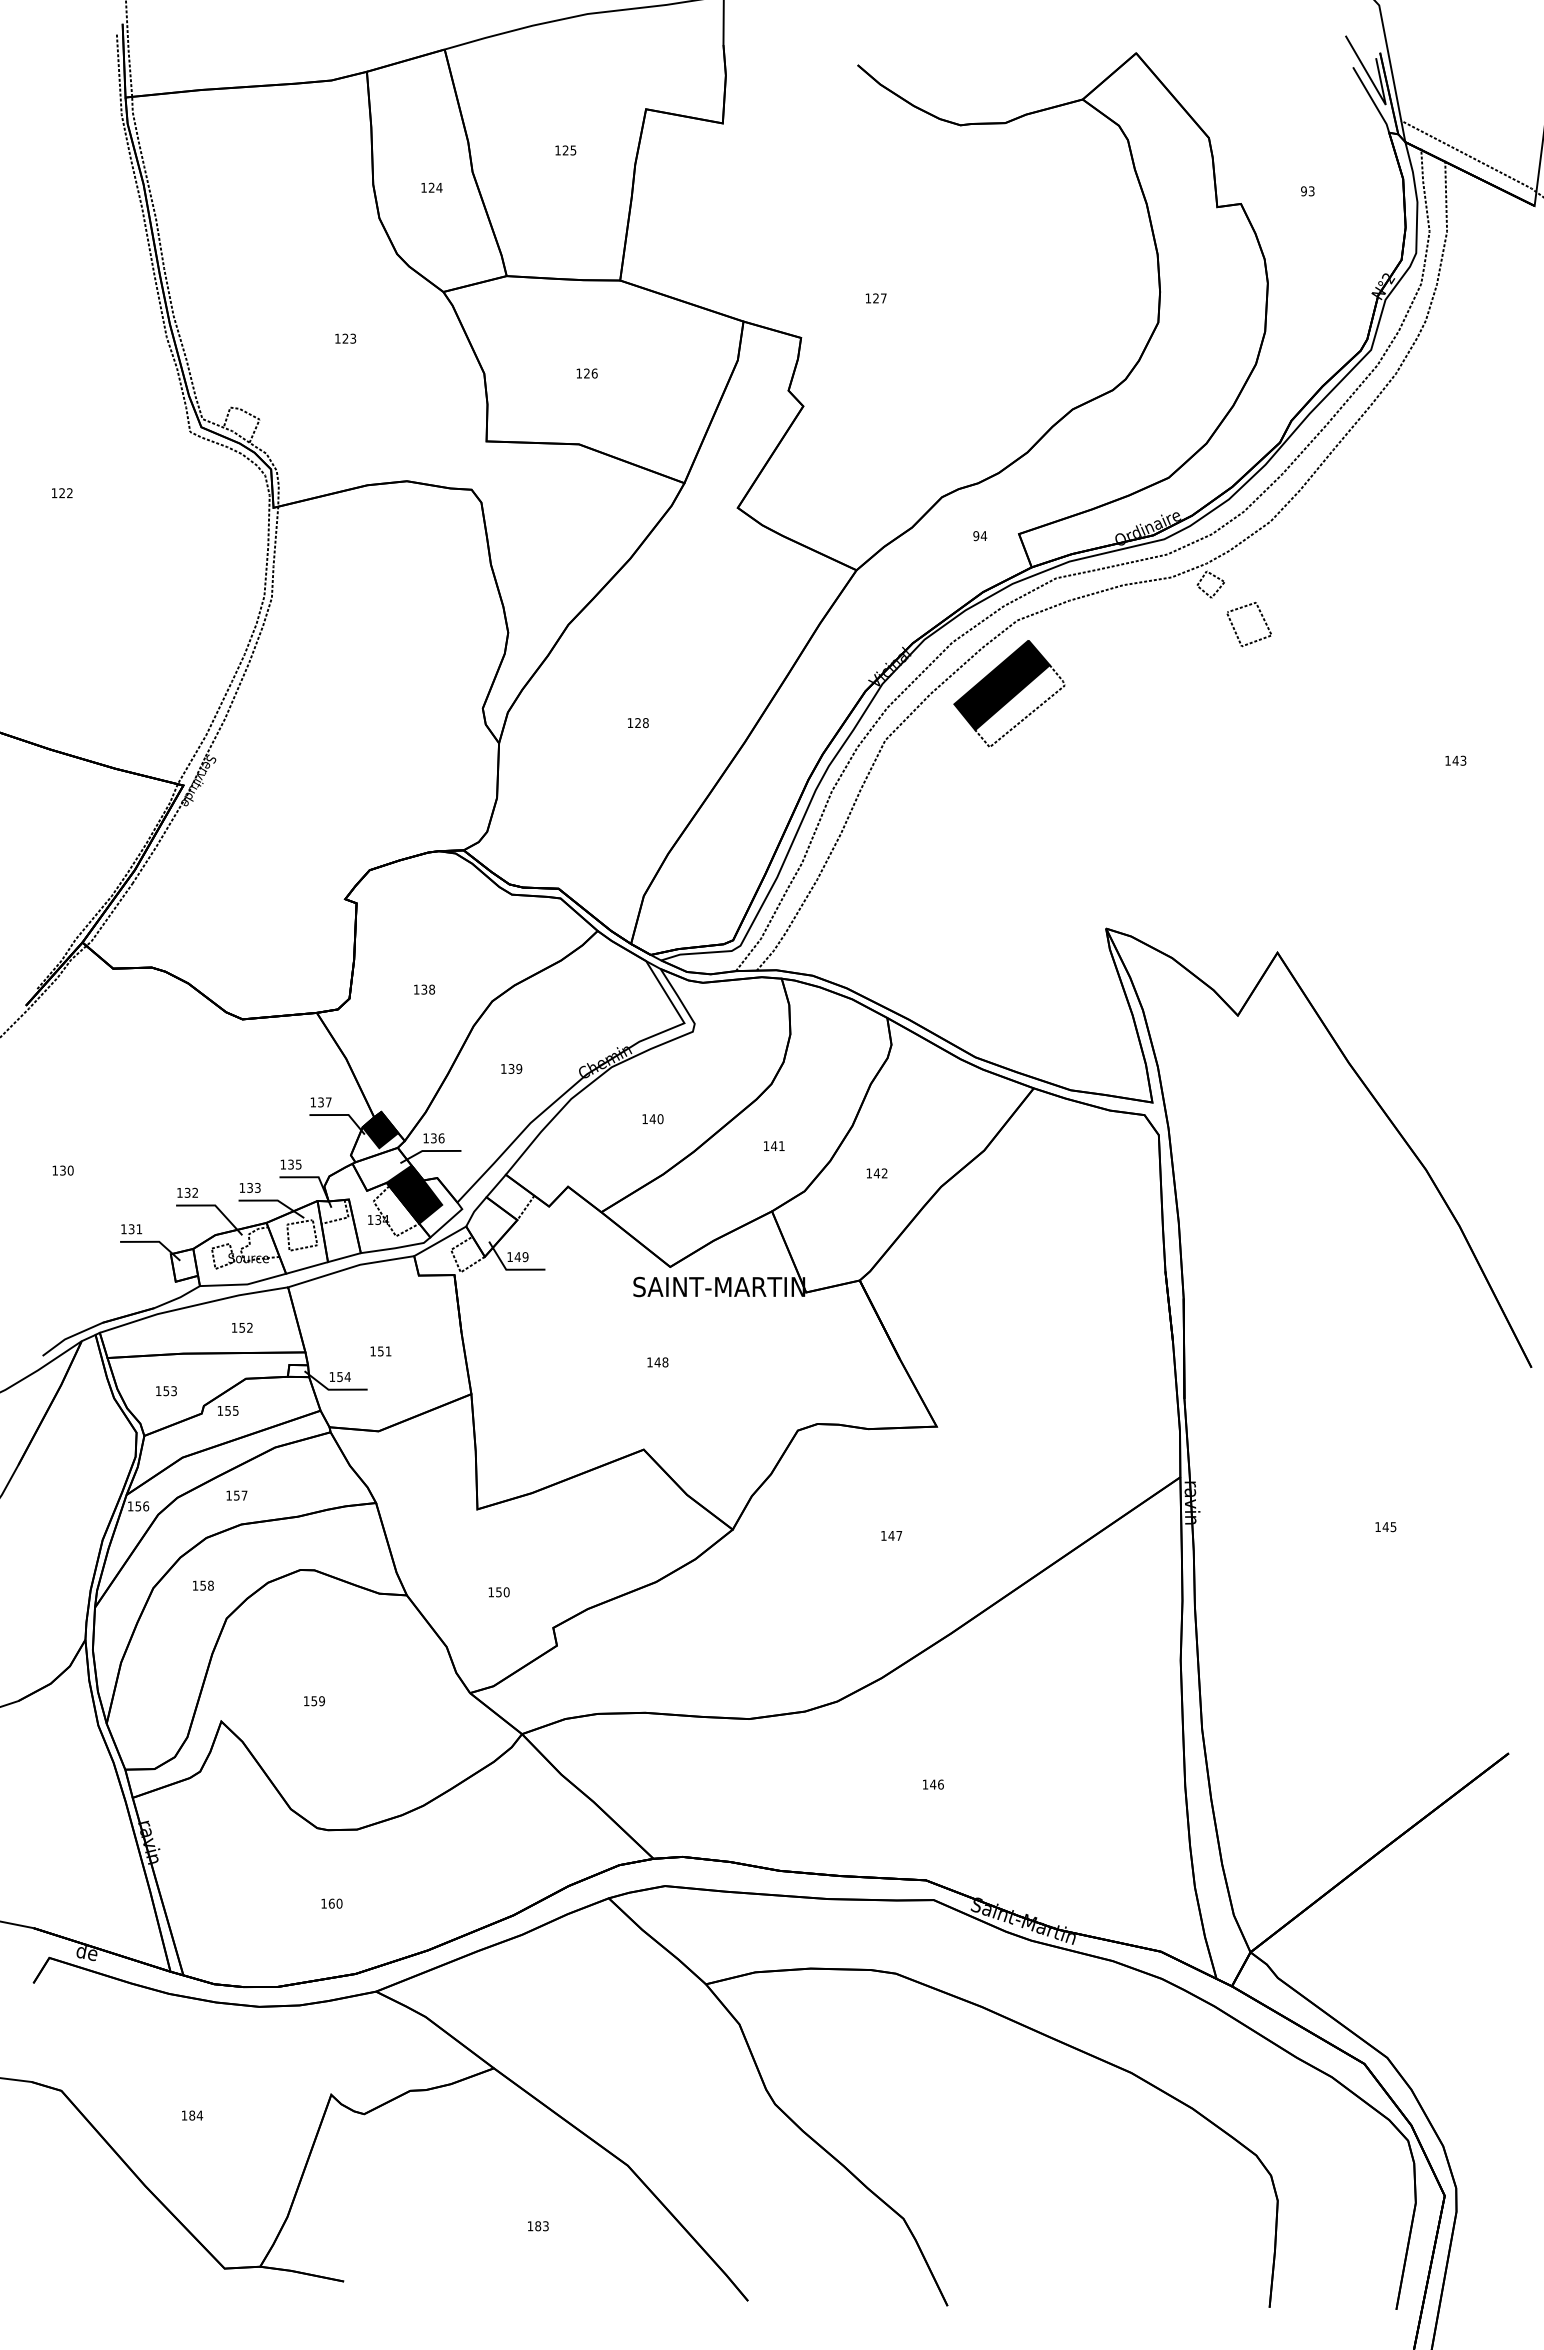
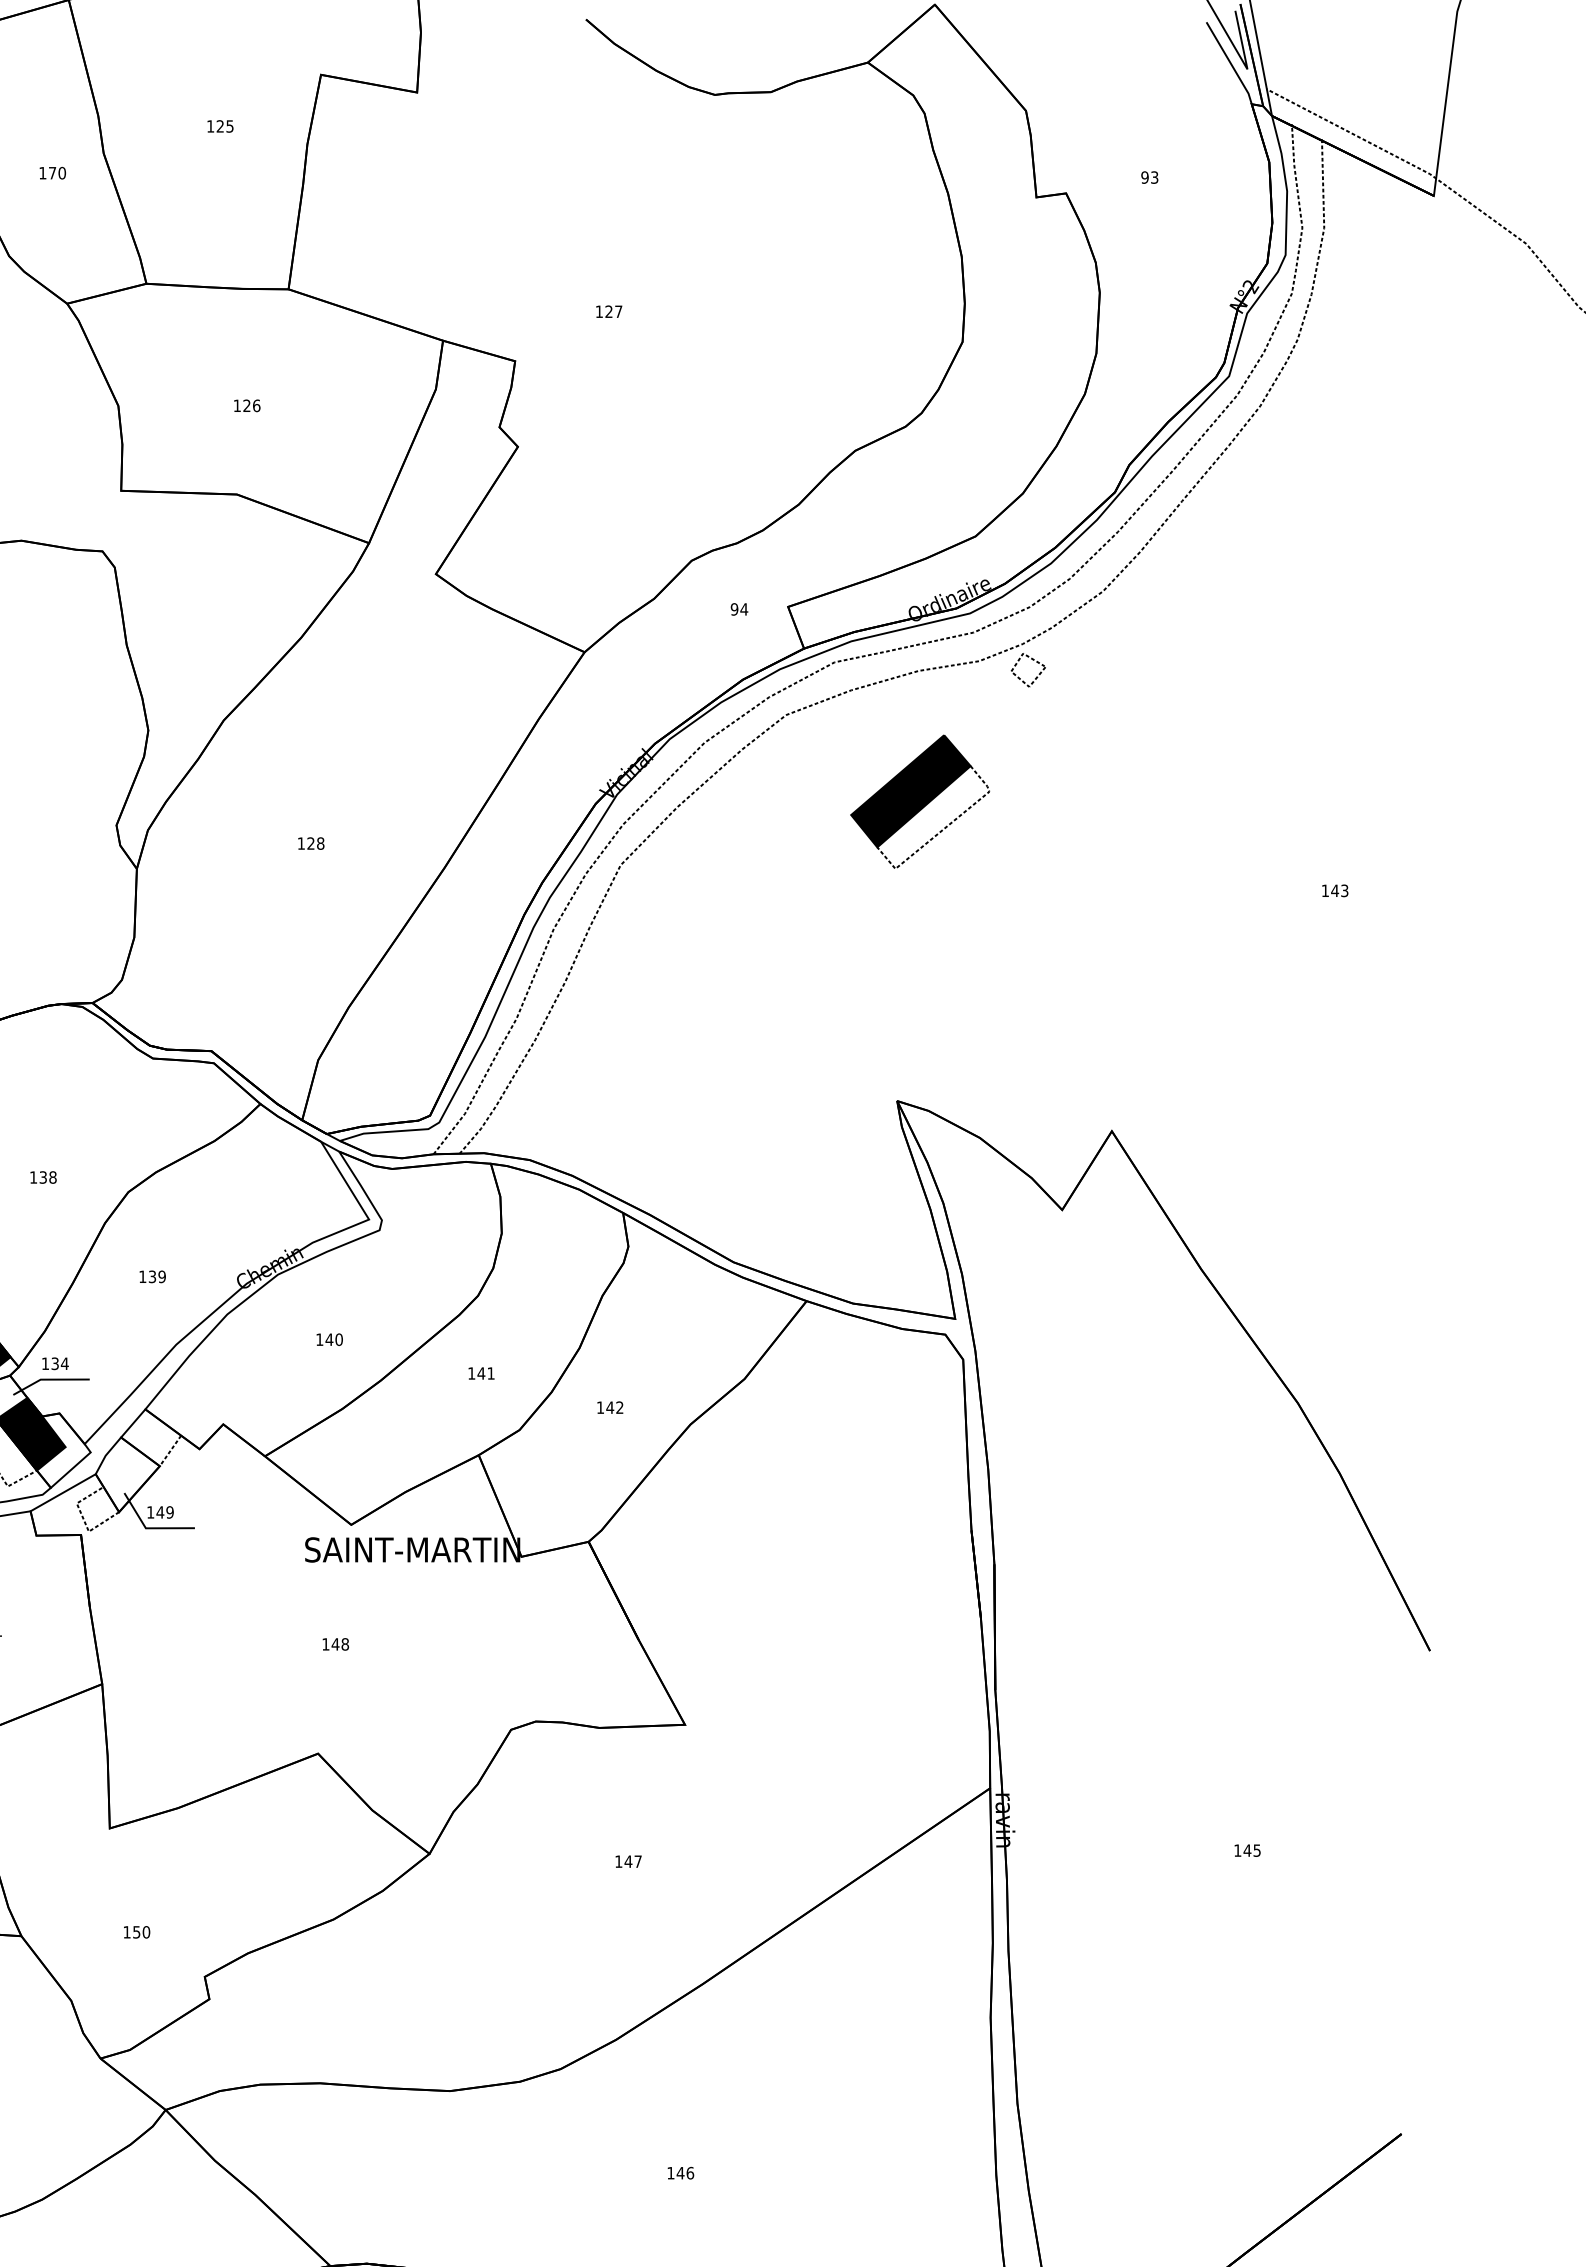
text: (435, 187) -> (57, 172), 124 -> 170
line: (1236, 631) -> (1060, 728), removed
part: (1009, 693) -> (920, 801), moved
text: (441, 1138) -> (64, 1363), 136 -> 134

